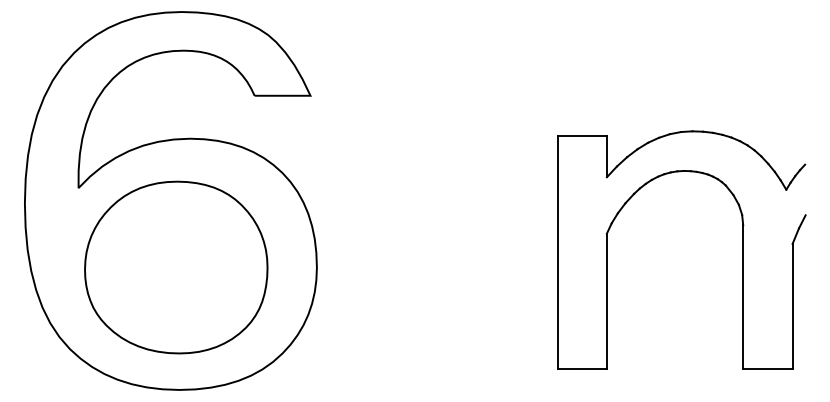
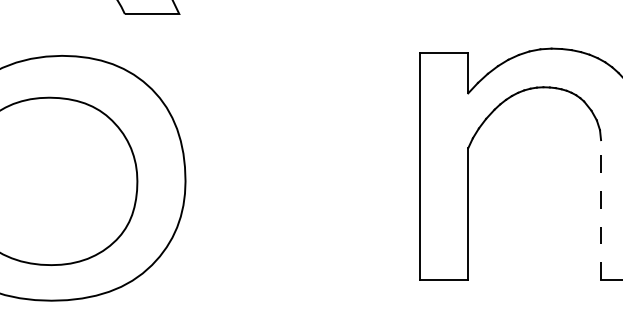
line: (743, 297) -> (601, 210), solid -> dashed

